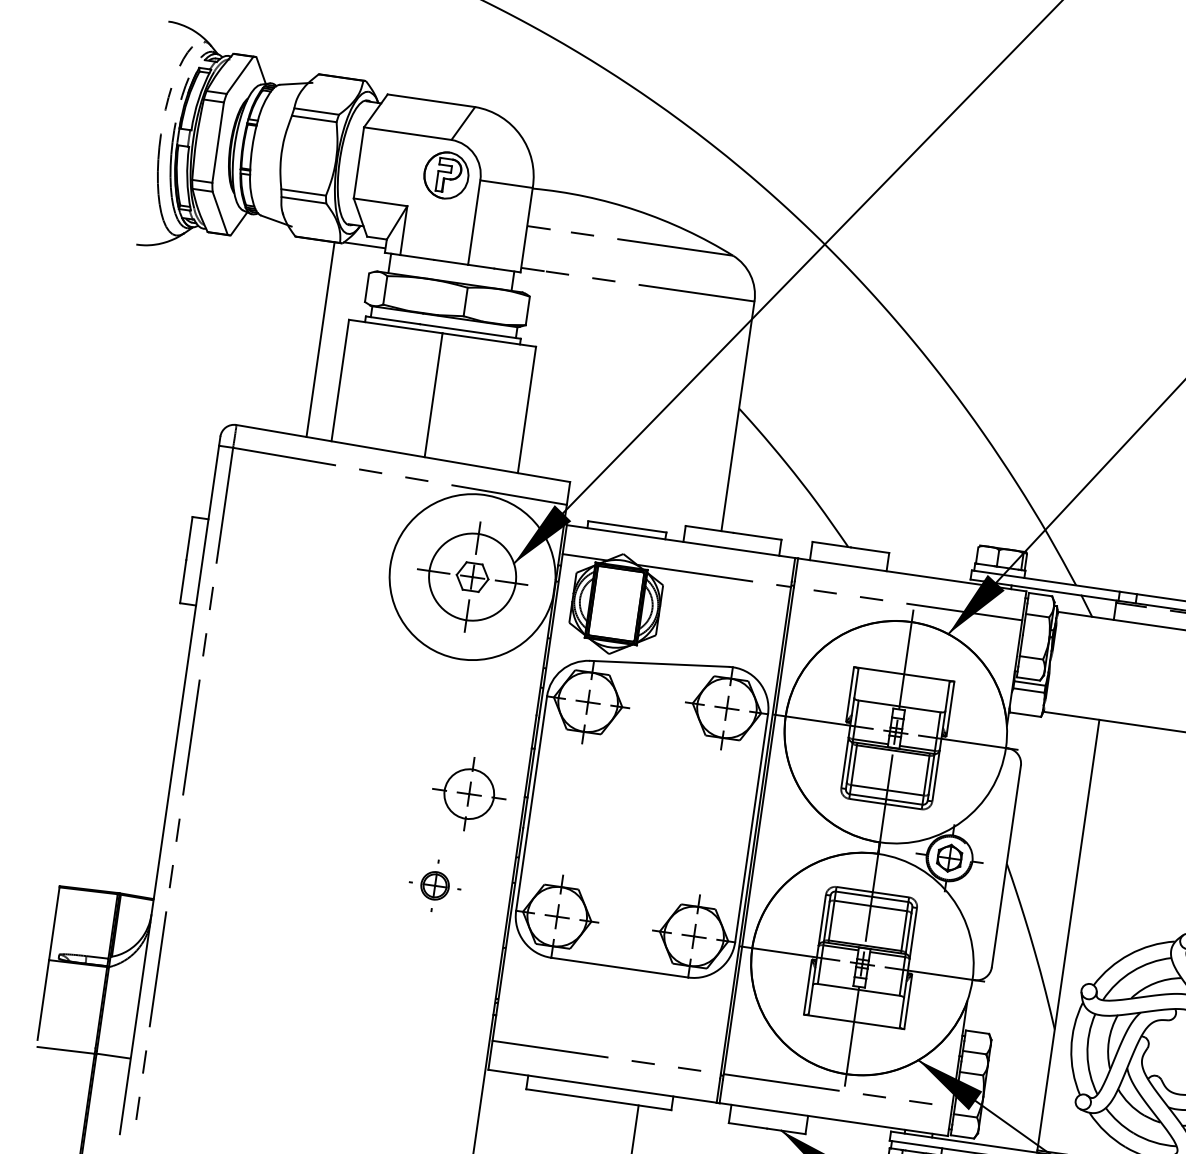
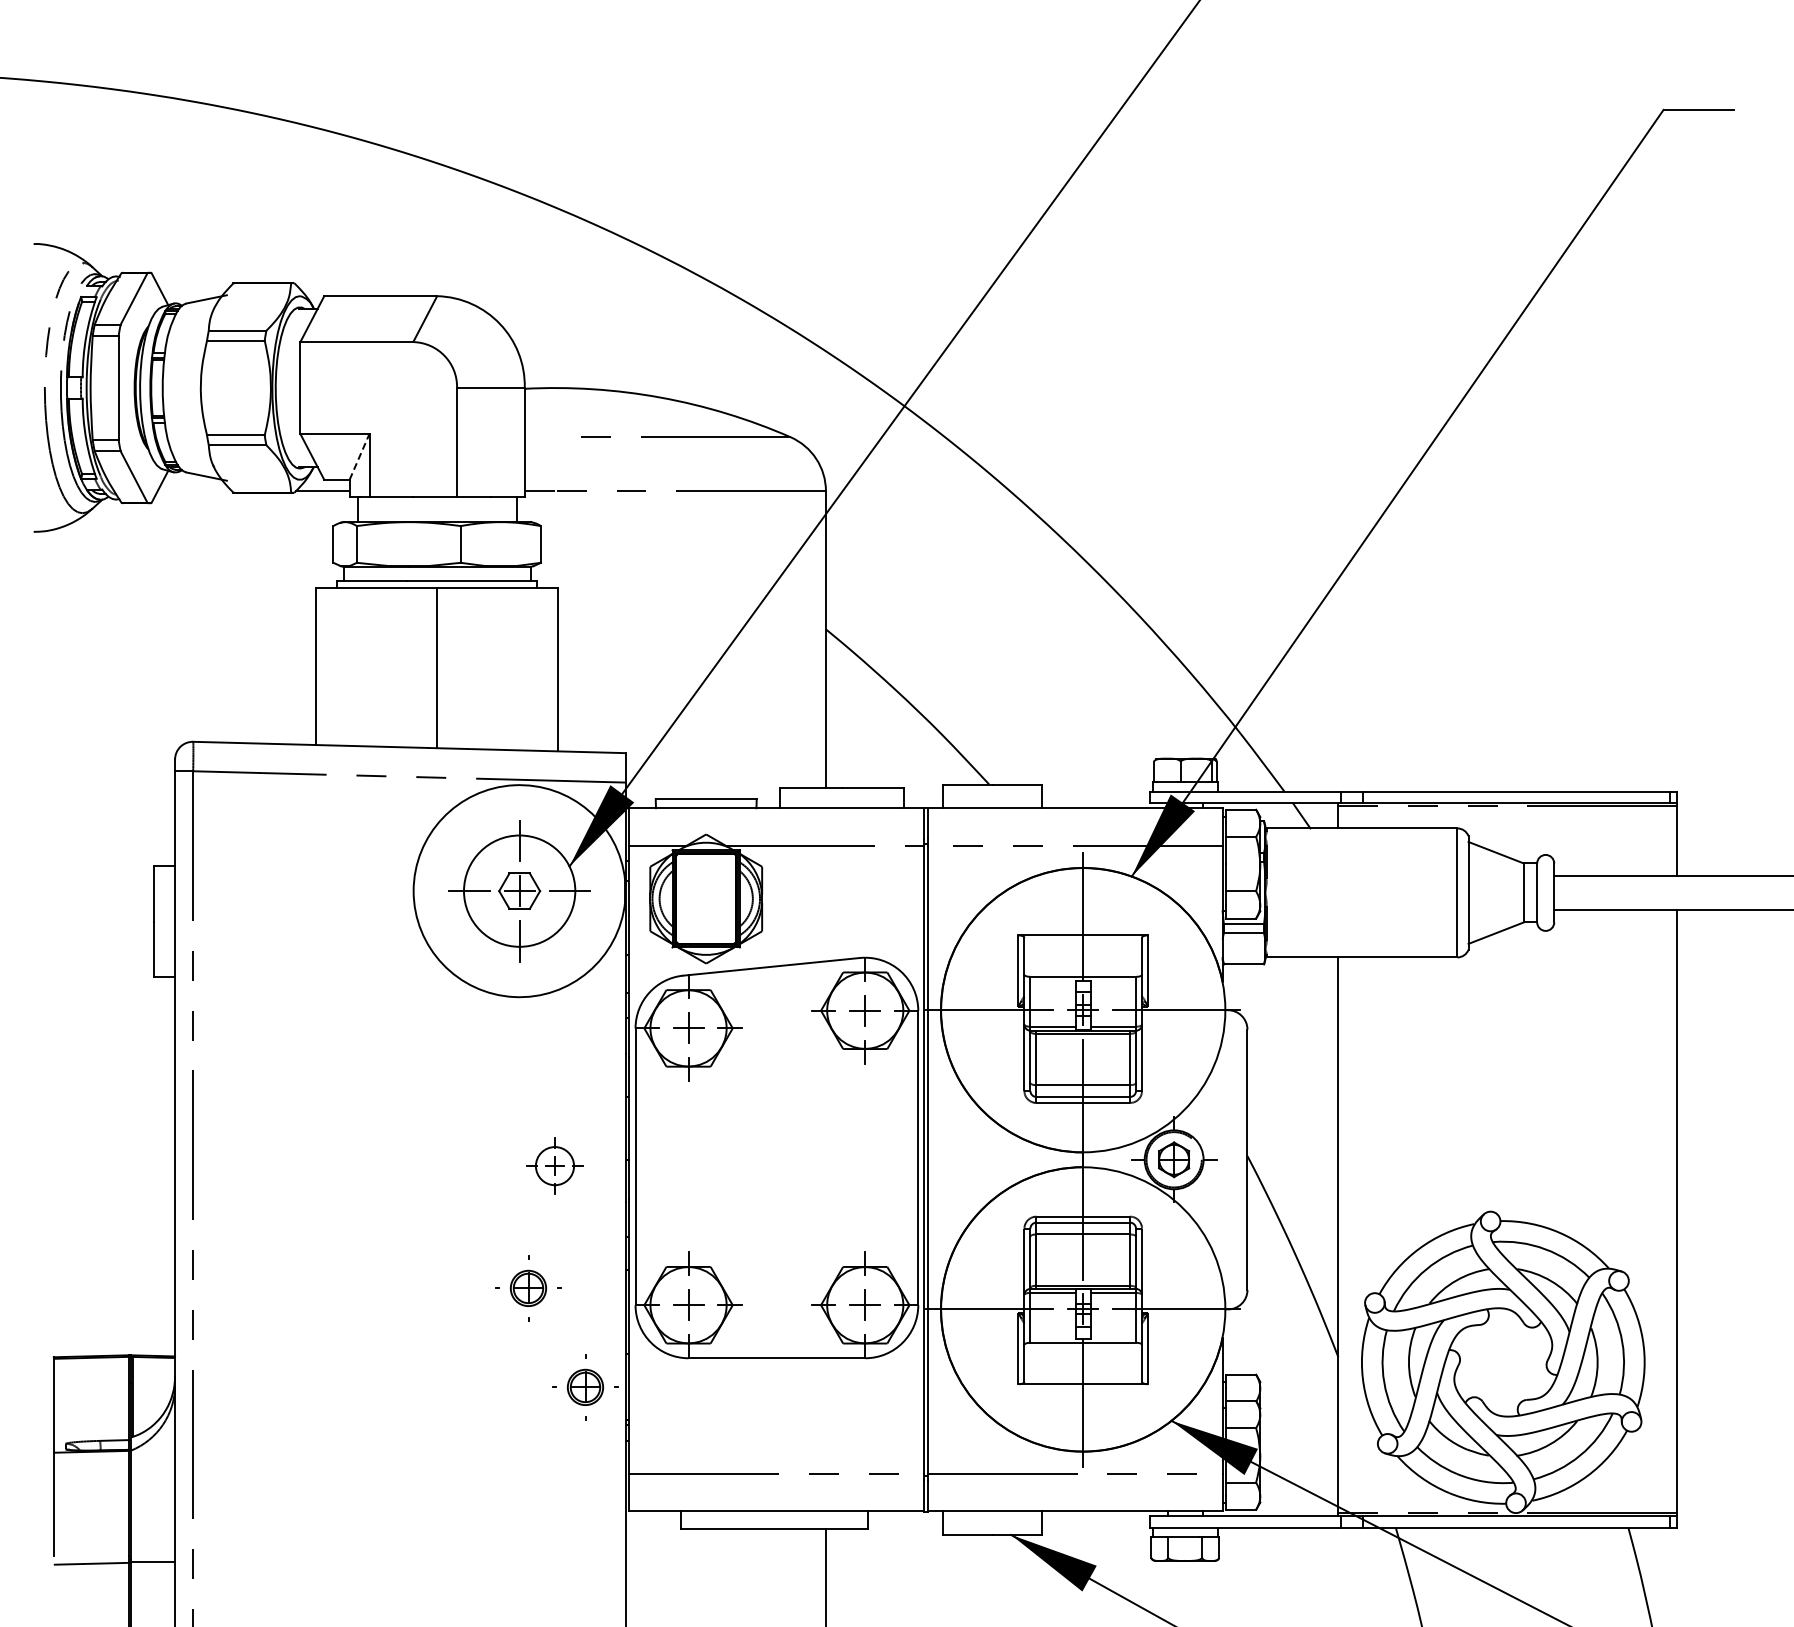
part: (446, 175) -> (413, 387), removed
line: (397, 222) -> (359, 456), solid -> dashed
line: (538, 227) -> (539, 437), removed
line: (320, 339) -> (284, 618), removed
part: (468, 793) -> (554, 1165), size x0.6
part: (468, 968) -> (585, 1387), added

